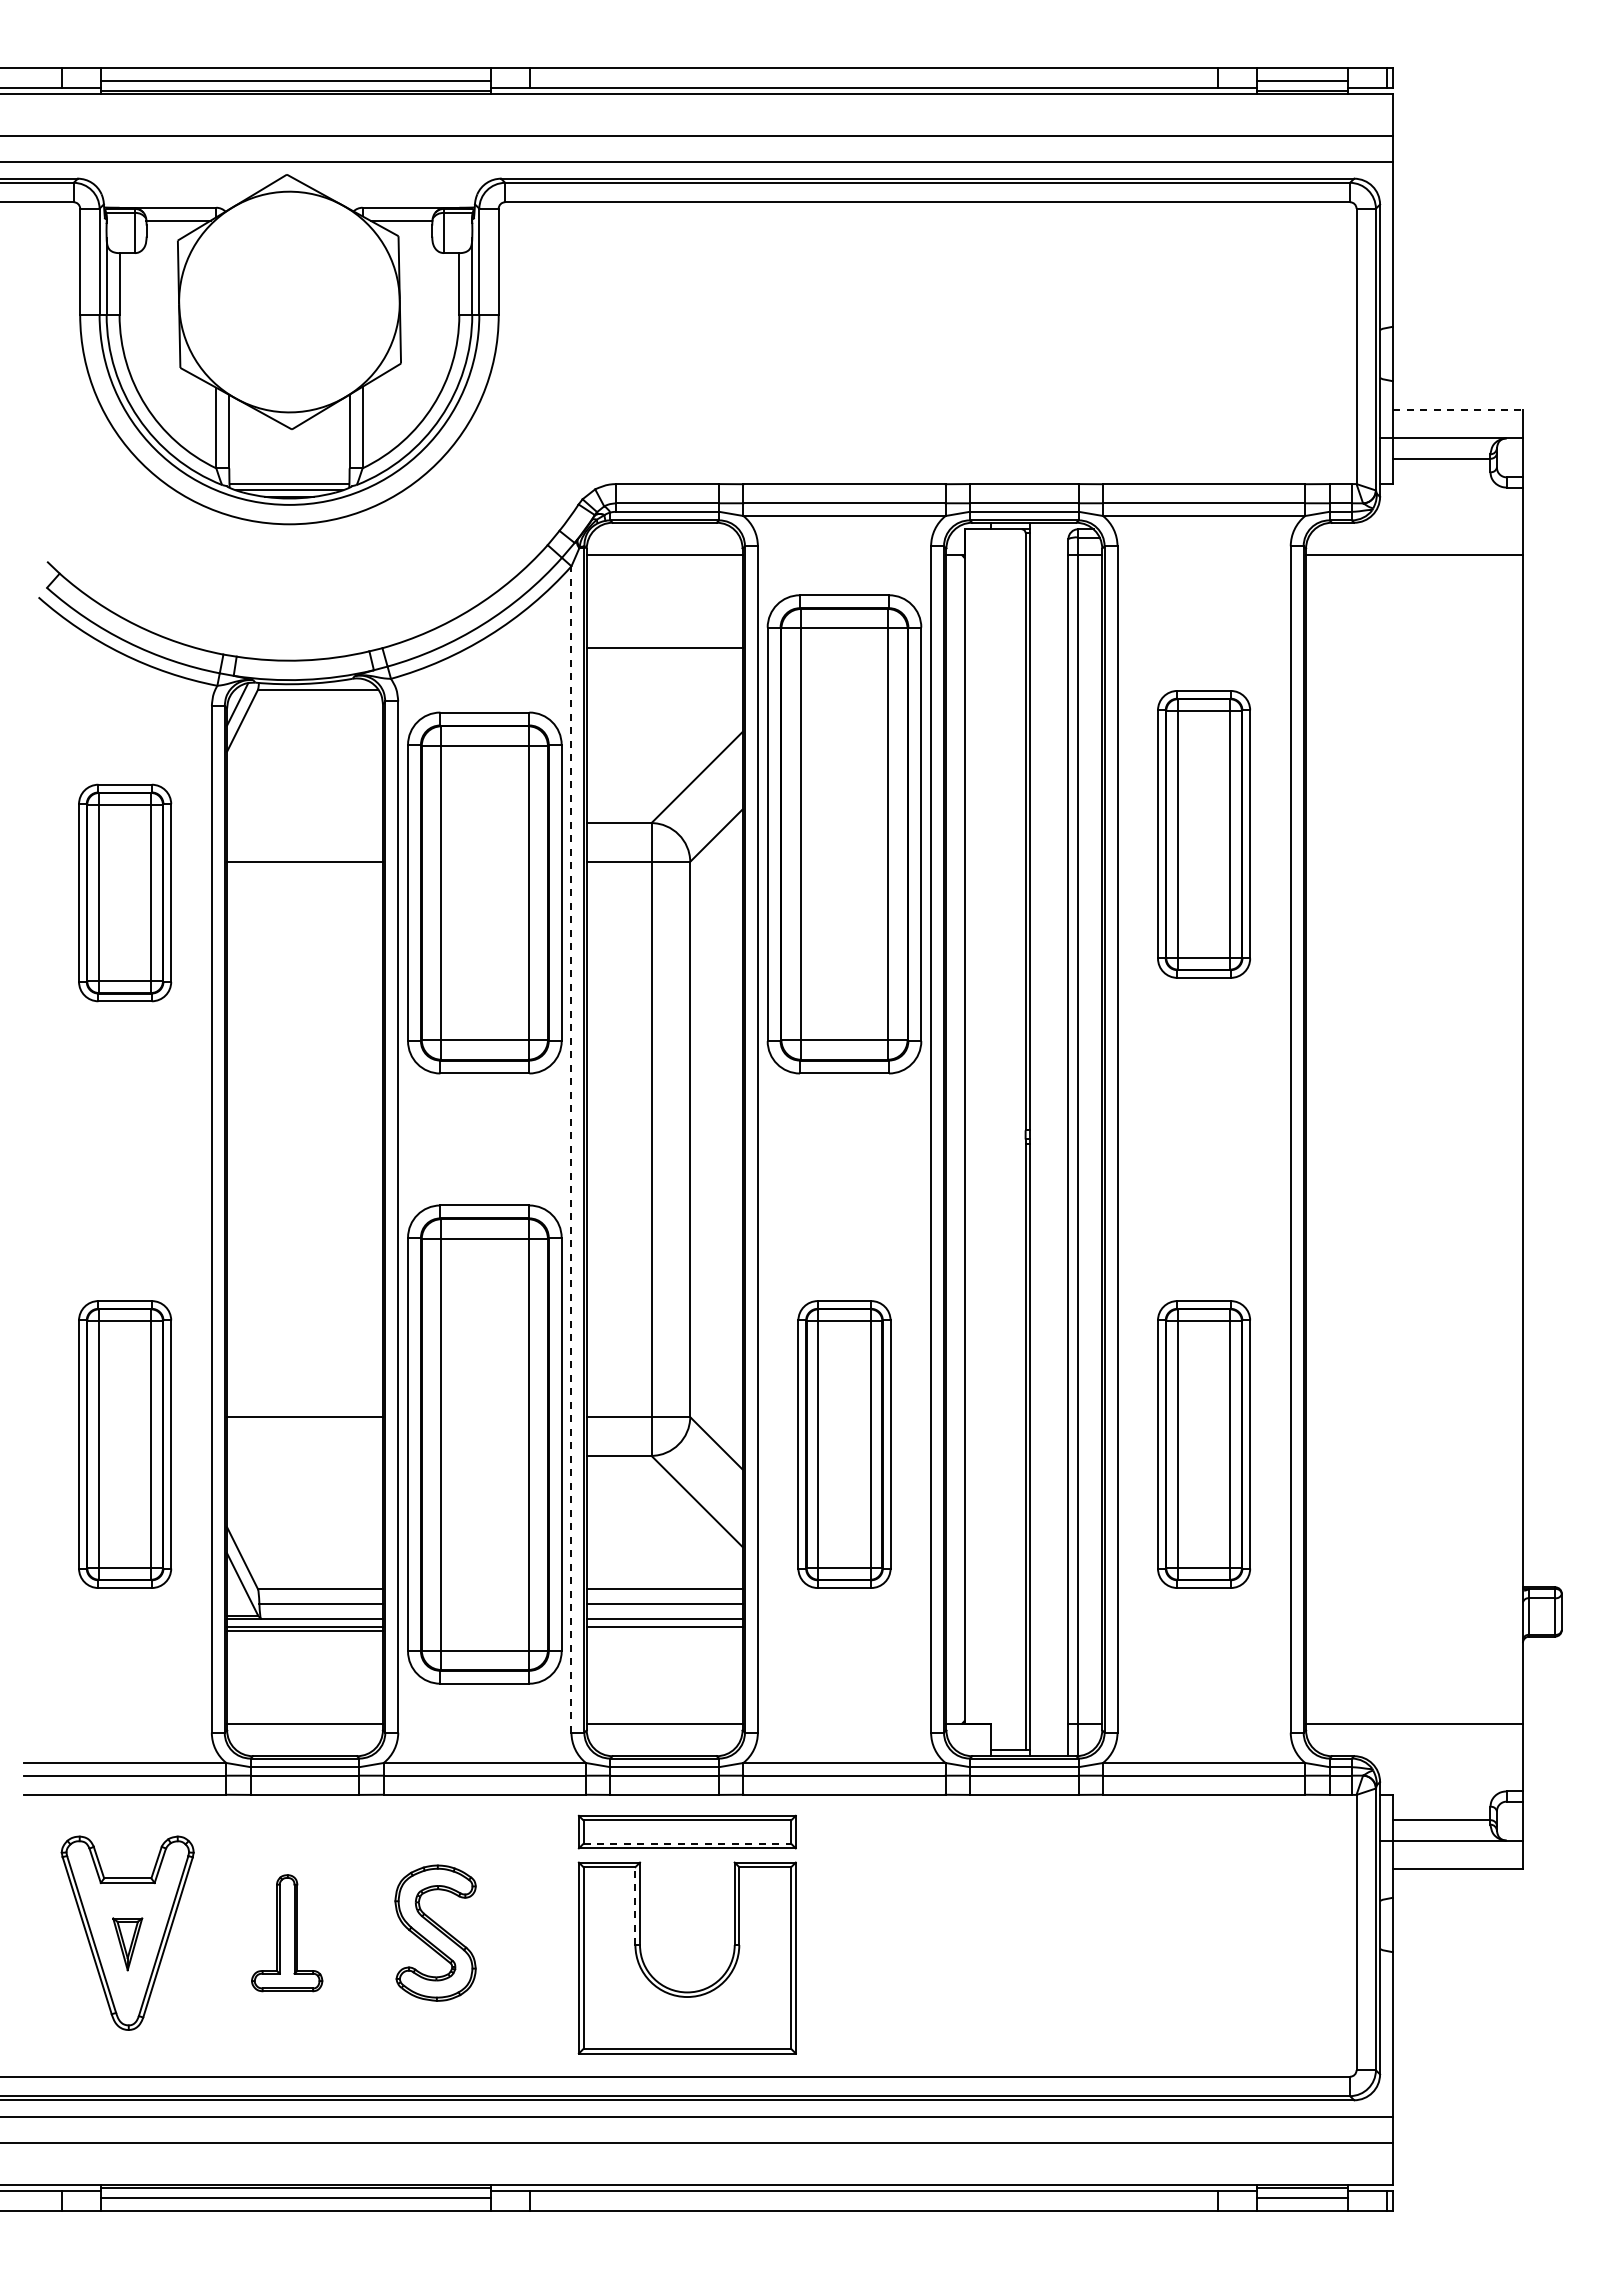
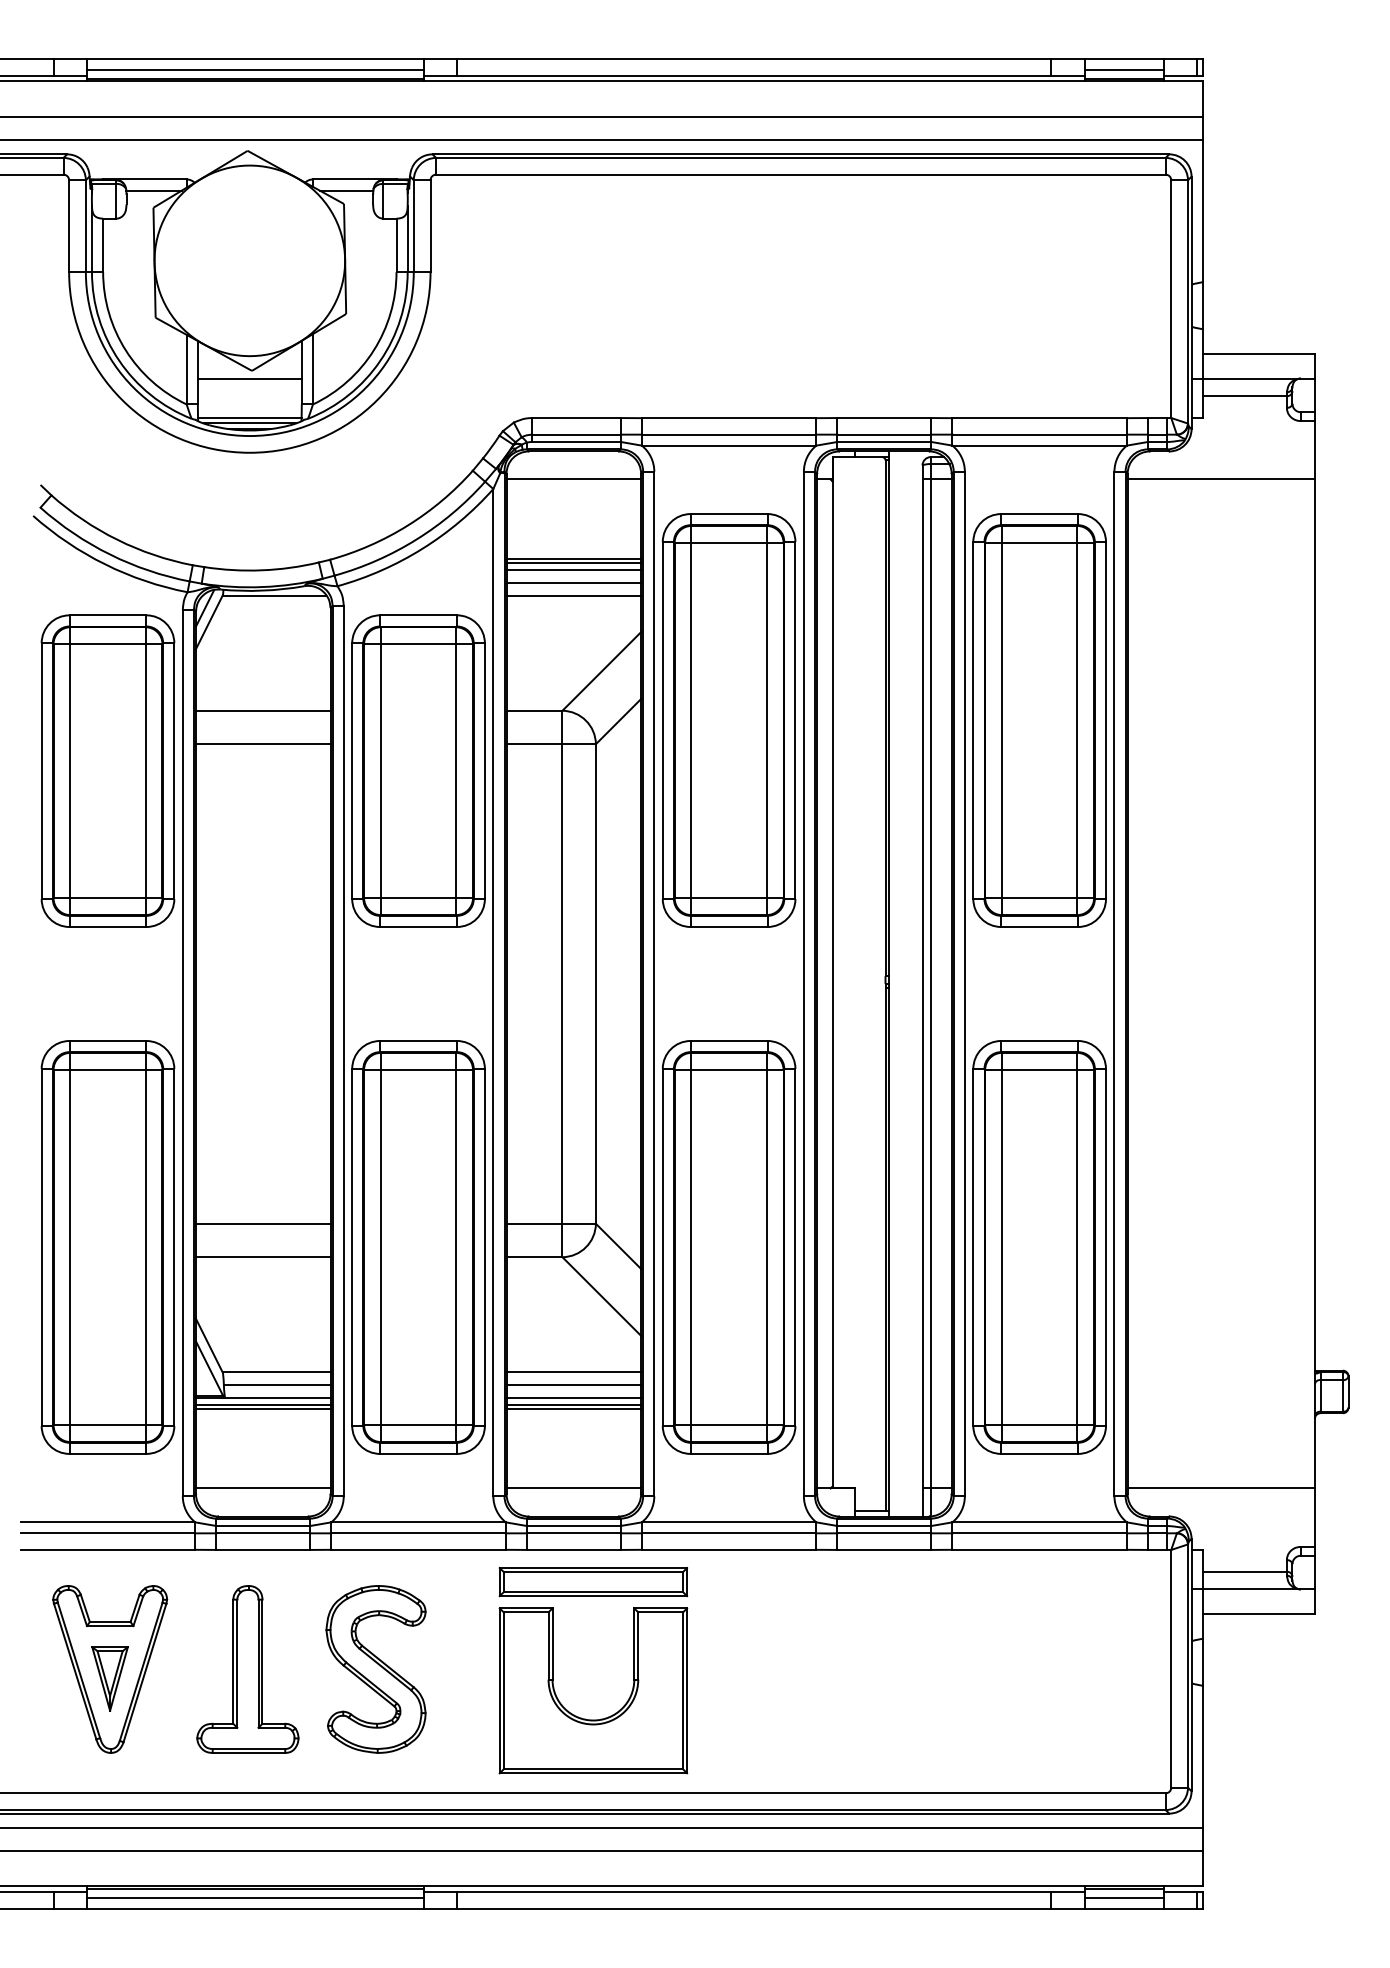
line: (1457, 409) -> (1258, 353), dashed -> solid
line: (289, 438) -> (249, 378), added
line: (664, 651) -> (573, 562), added
line: (664, 660) -> (573, 570), added
line: (664, 675) -> (573, 583), added
line: (664, 689) -> (573, 595), added
line: (304, 823) -> (262, 711), added
part: (1203, 834) -> (1039, 720), size x1.67
part: (124, 892) -> (107, 770), size x1.67
line: (571, 1149) -> (493, 992), dashed -> solid
part: (124, 1444) -> (107, 1247), size x1.67
part: (844, 1444) -> (729, 1247), size x1.67
part: (1203, 1444) -> (1039, 1247), size x1.67
line: (304, 1455) -> (262, 1256), added
line: (664, 1631) -> (573, 1408), added
line: (687, 1843) -> (593, 1591), dashed -> solid
line: (635, 1906) -> (548, 1646), dashed -> solid
part: (286, 1932) -> (247, 1668), size x1.67
part: (435, 1932) -> (375, 1668), size x1.43
part: (127, 1944) -> (109, 1679), size x1.43

